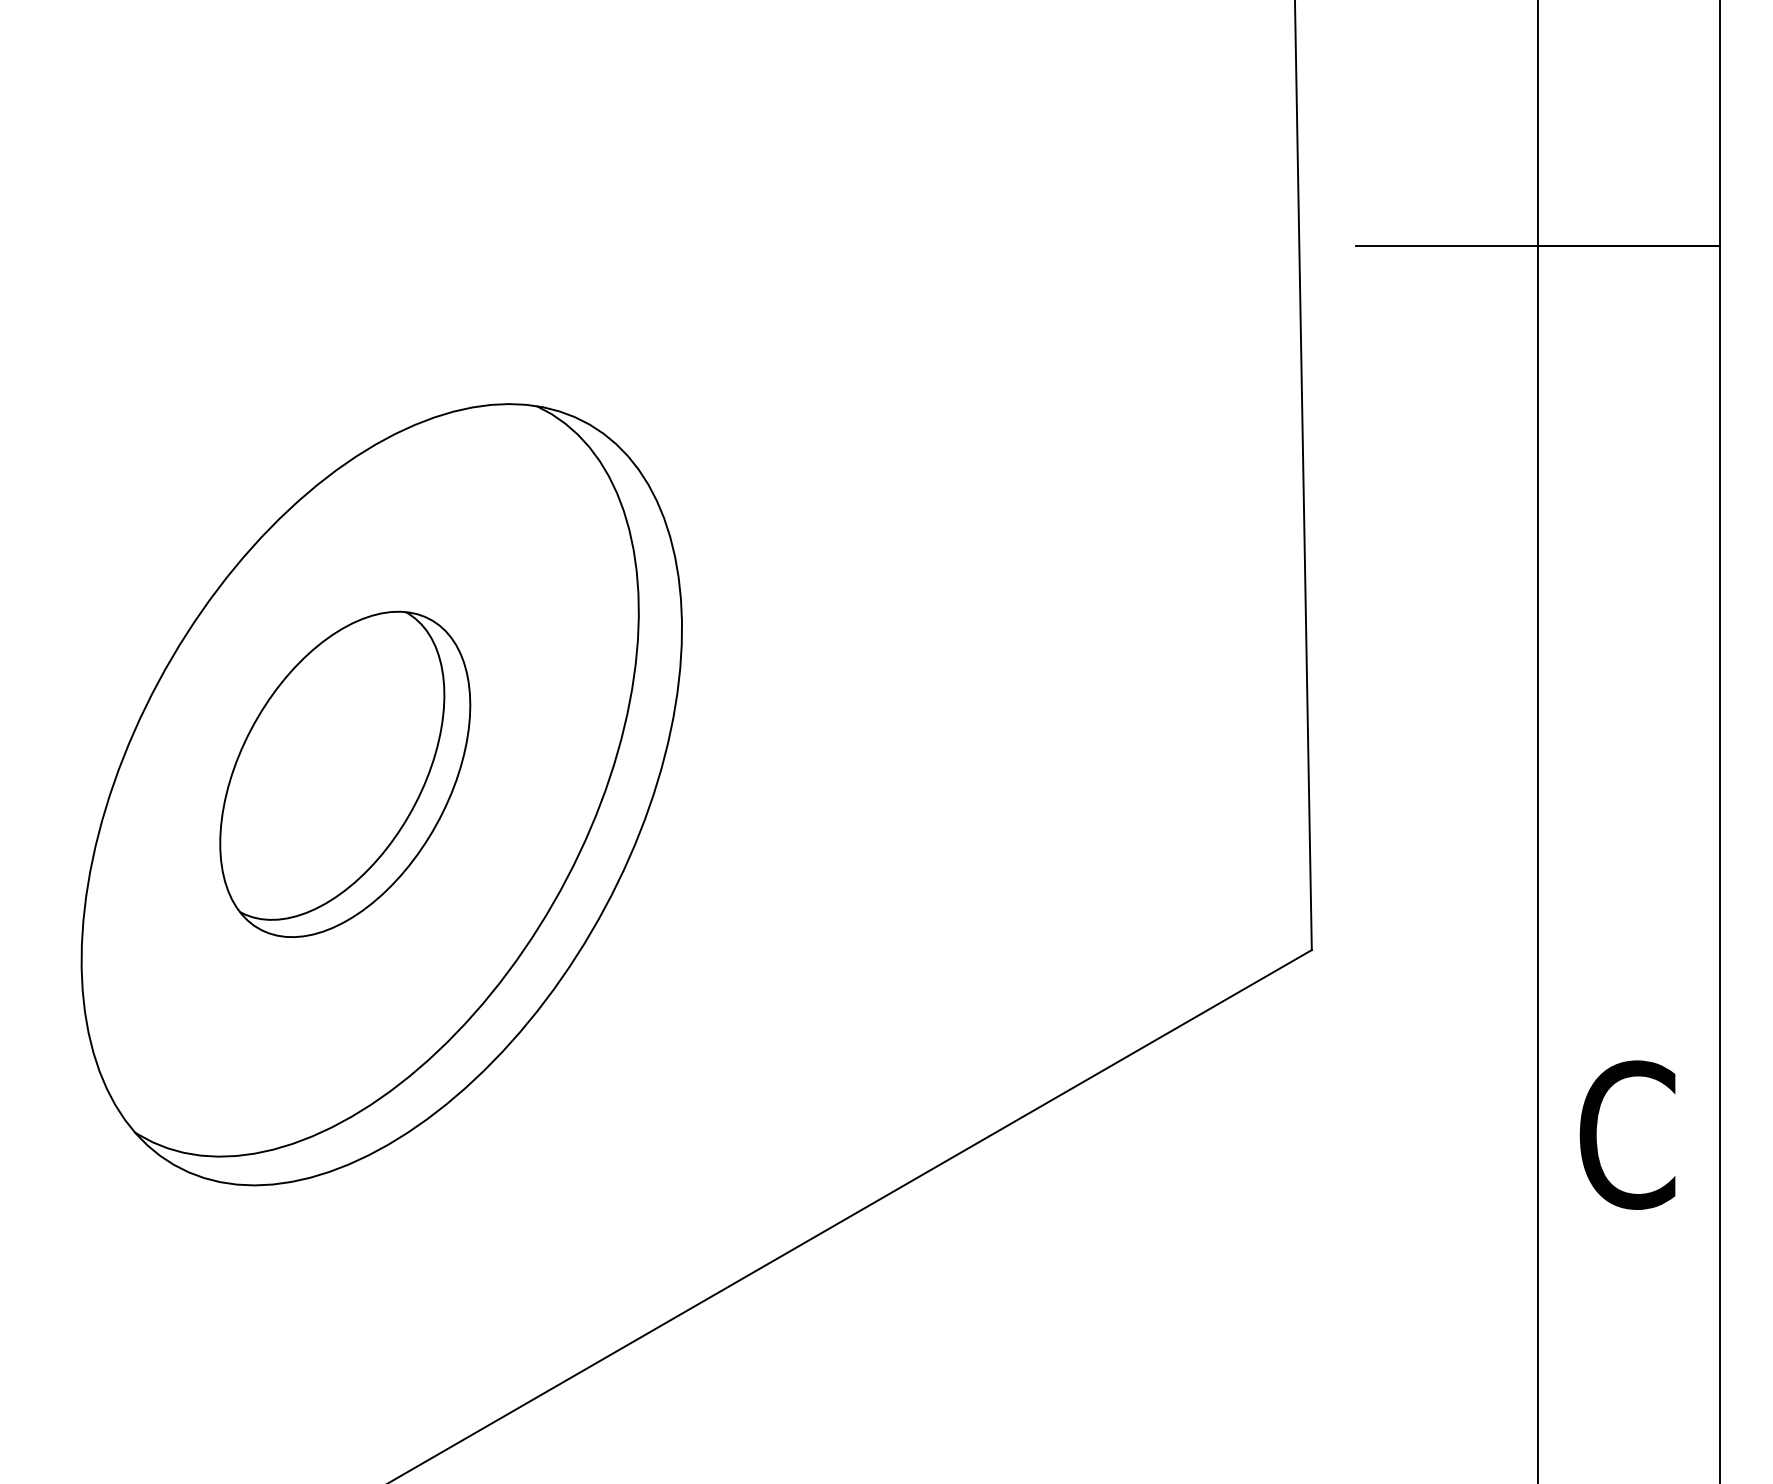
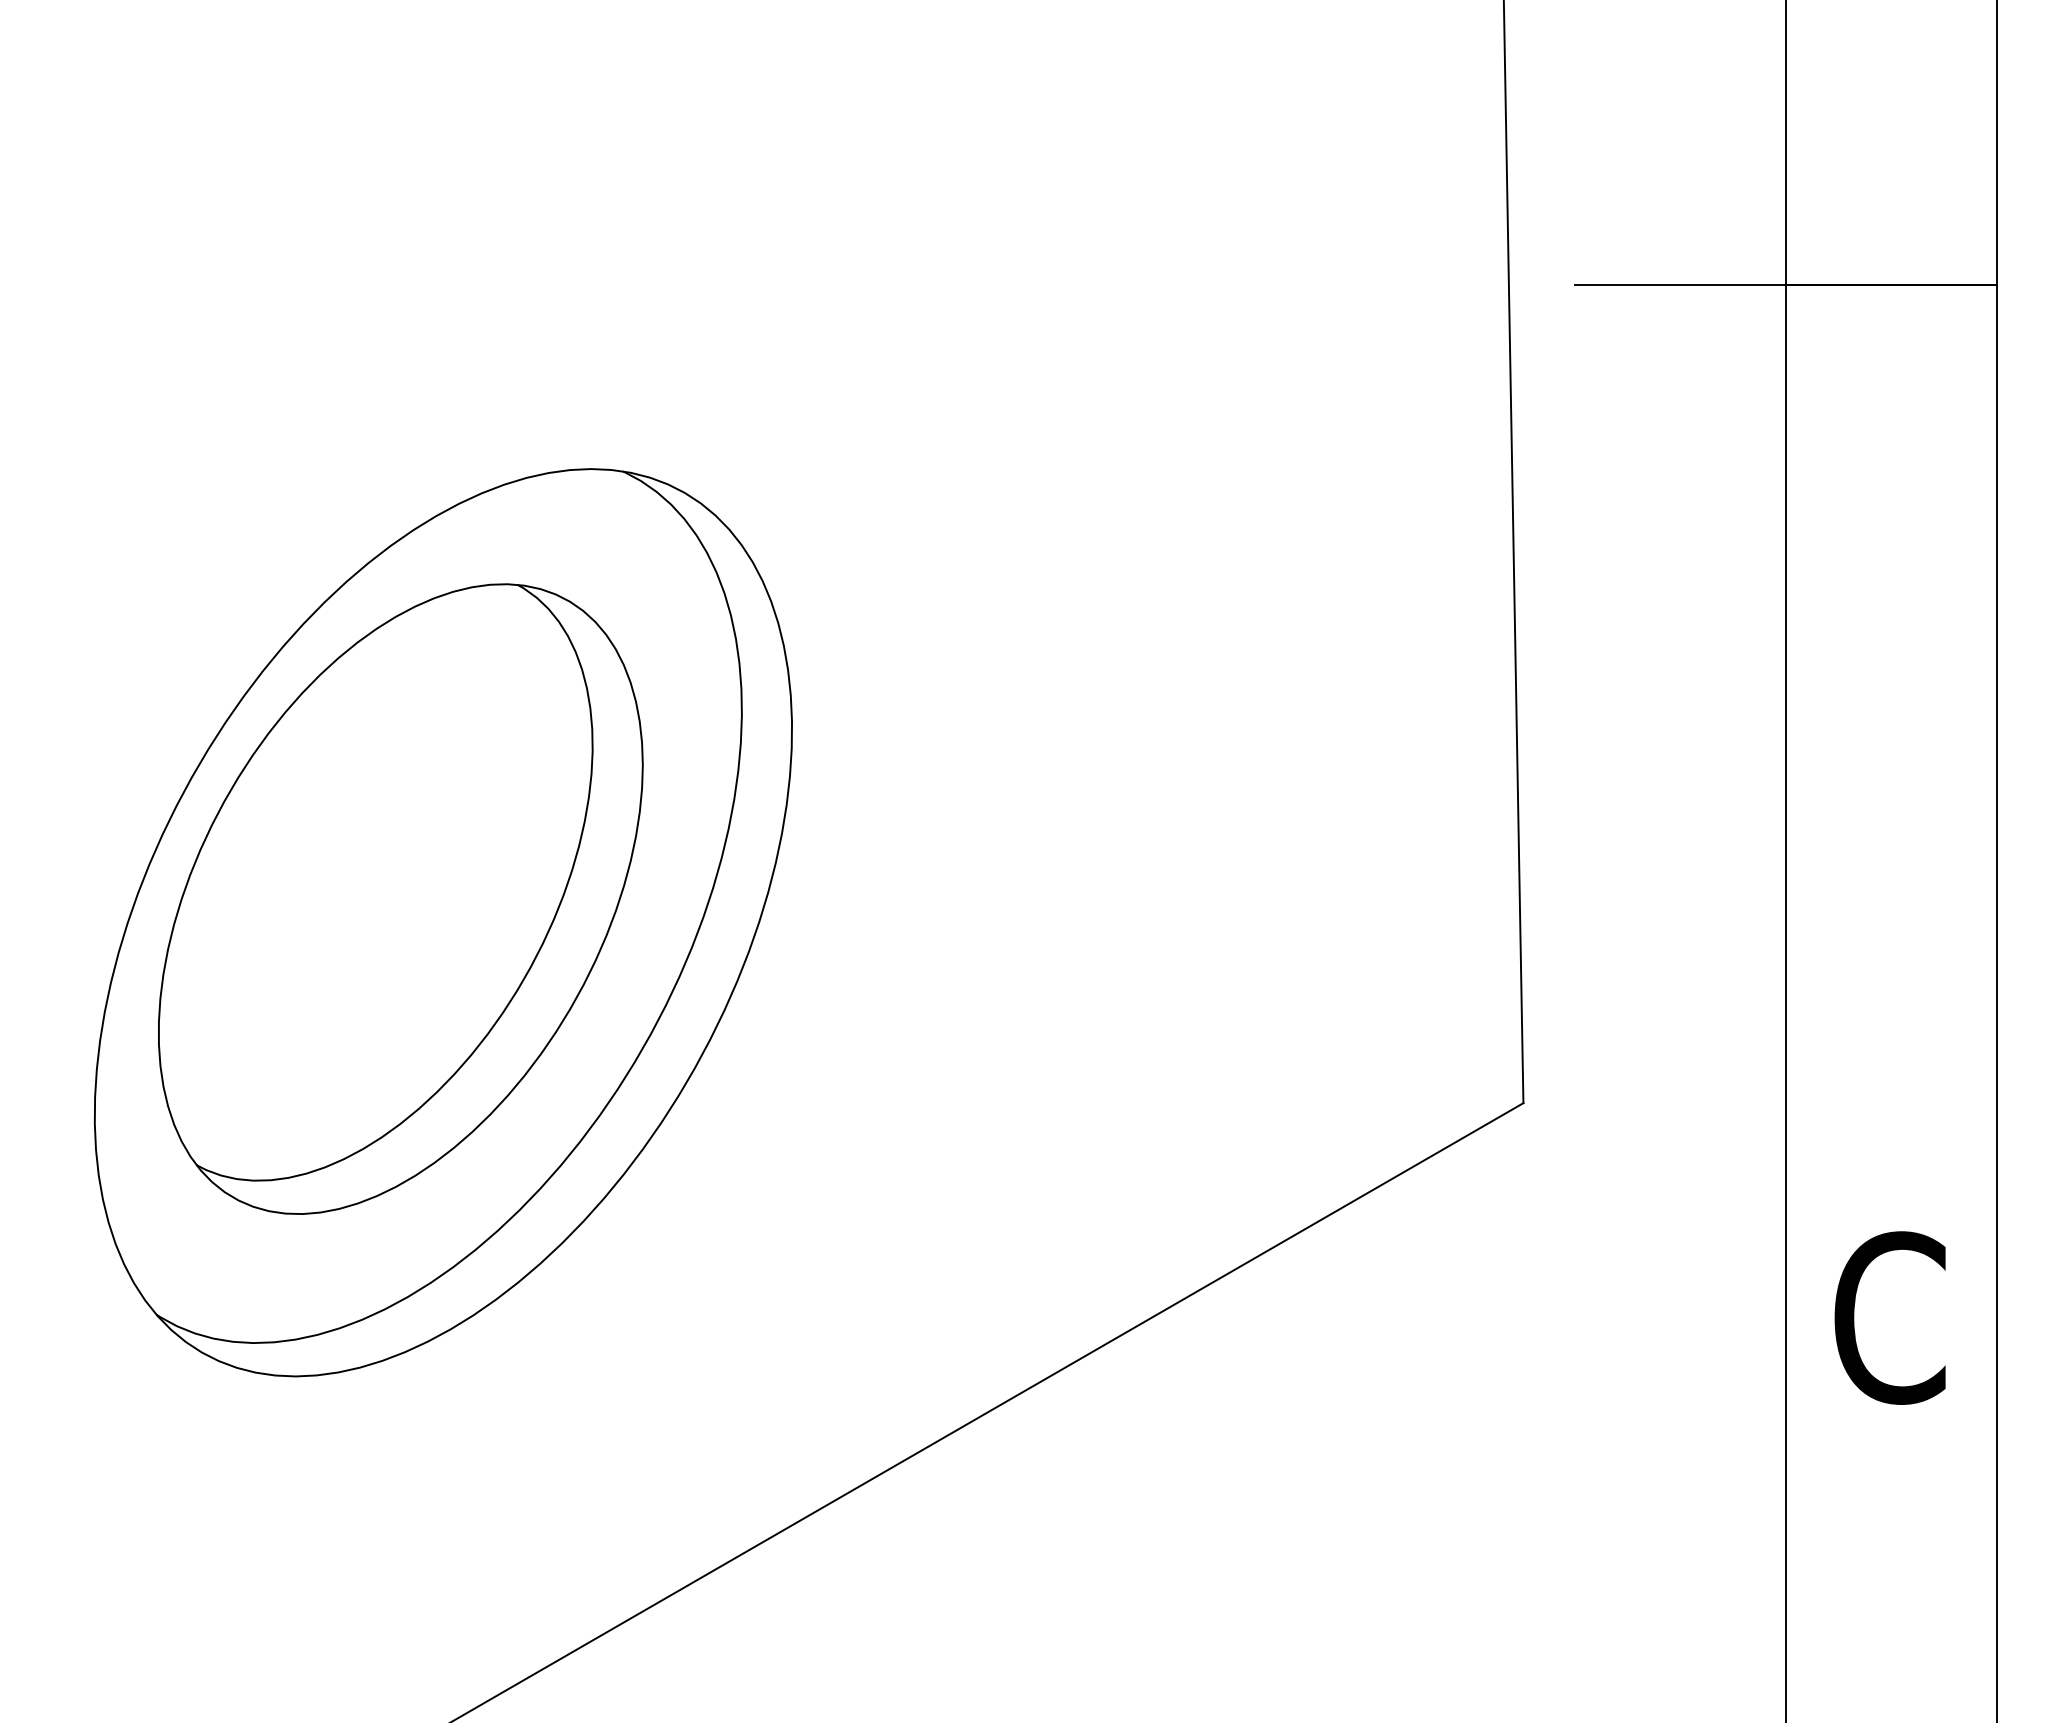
part: (345, 774) -> (401, 899), size x1.67

